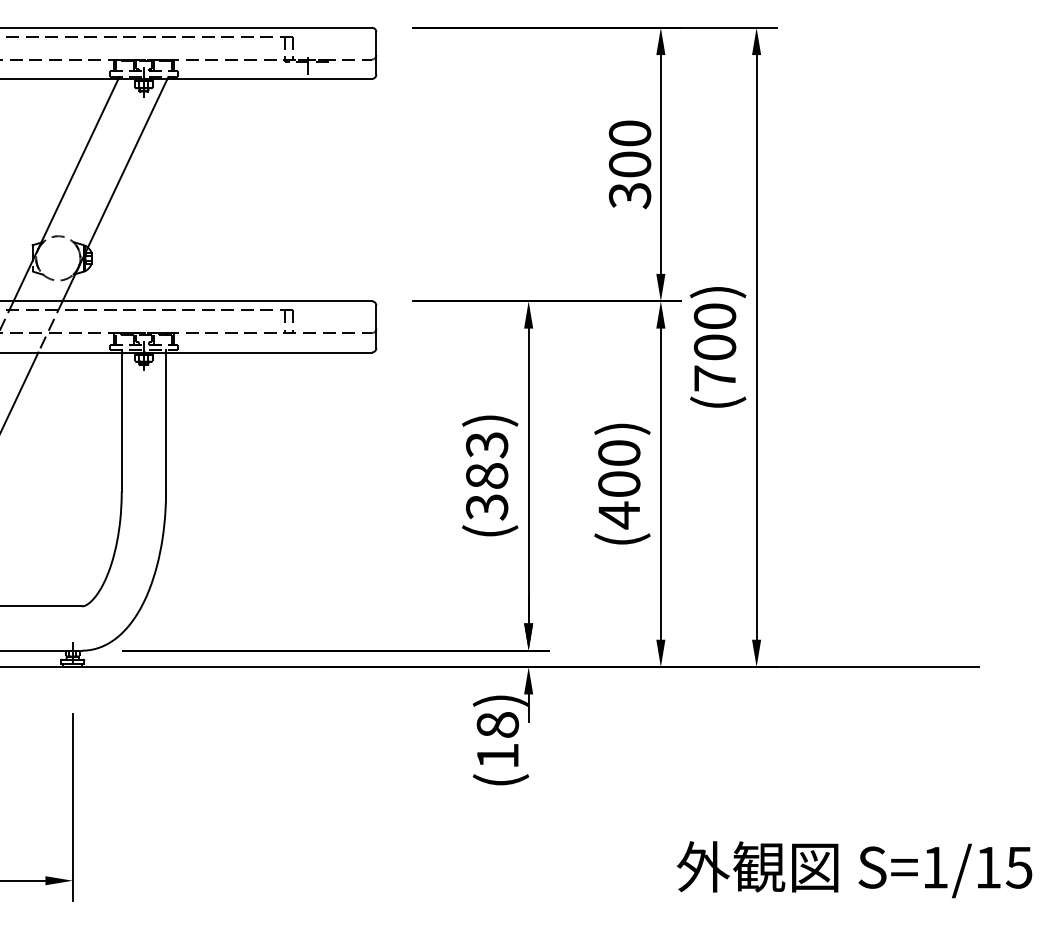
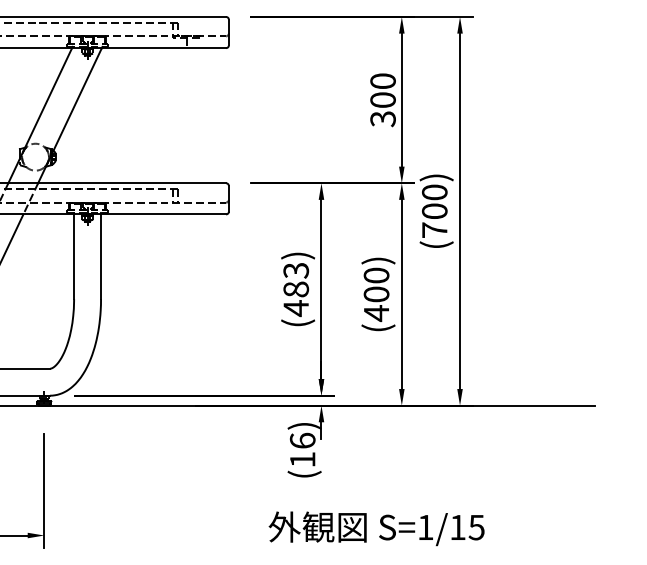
text: (487, 507) -> (296, 308), (383) -> (483)
text: (497, 724) -> (302, 440), (18) -> (16)
text: (854, 869) -> (376, 528), moved

